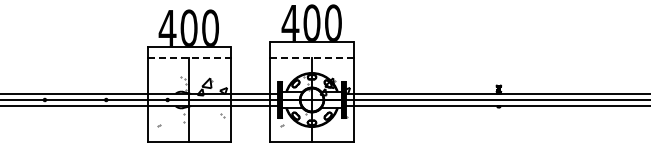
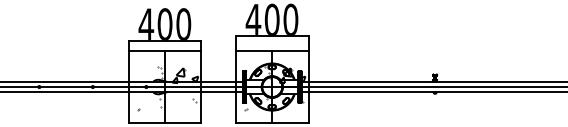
line: (189, 58) -> (165, 50), dashed -> solid
line: (312, 58) -> (272, 50), dashed -> solid

